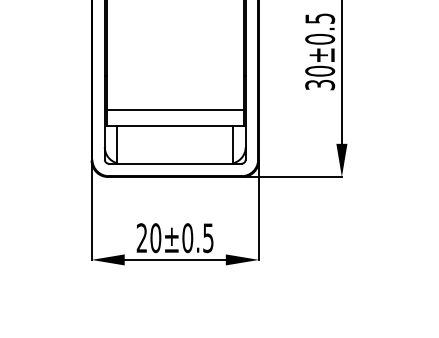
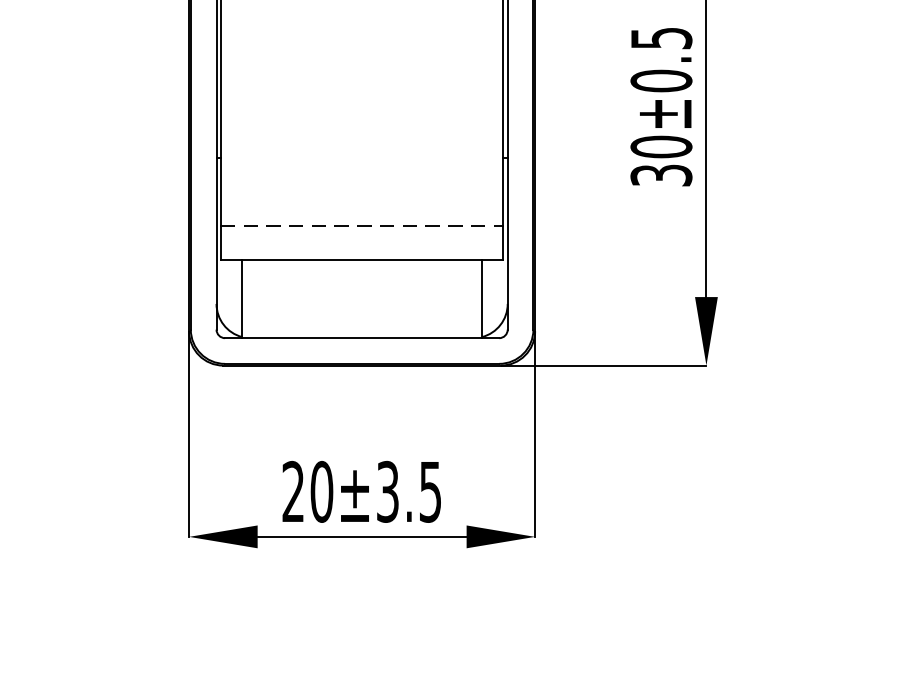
line: (175, 109) -> (362, 226), solid -> dashed
text: (187, 238) -> (387, 492), 20±0.5 -> 20±3.5

